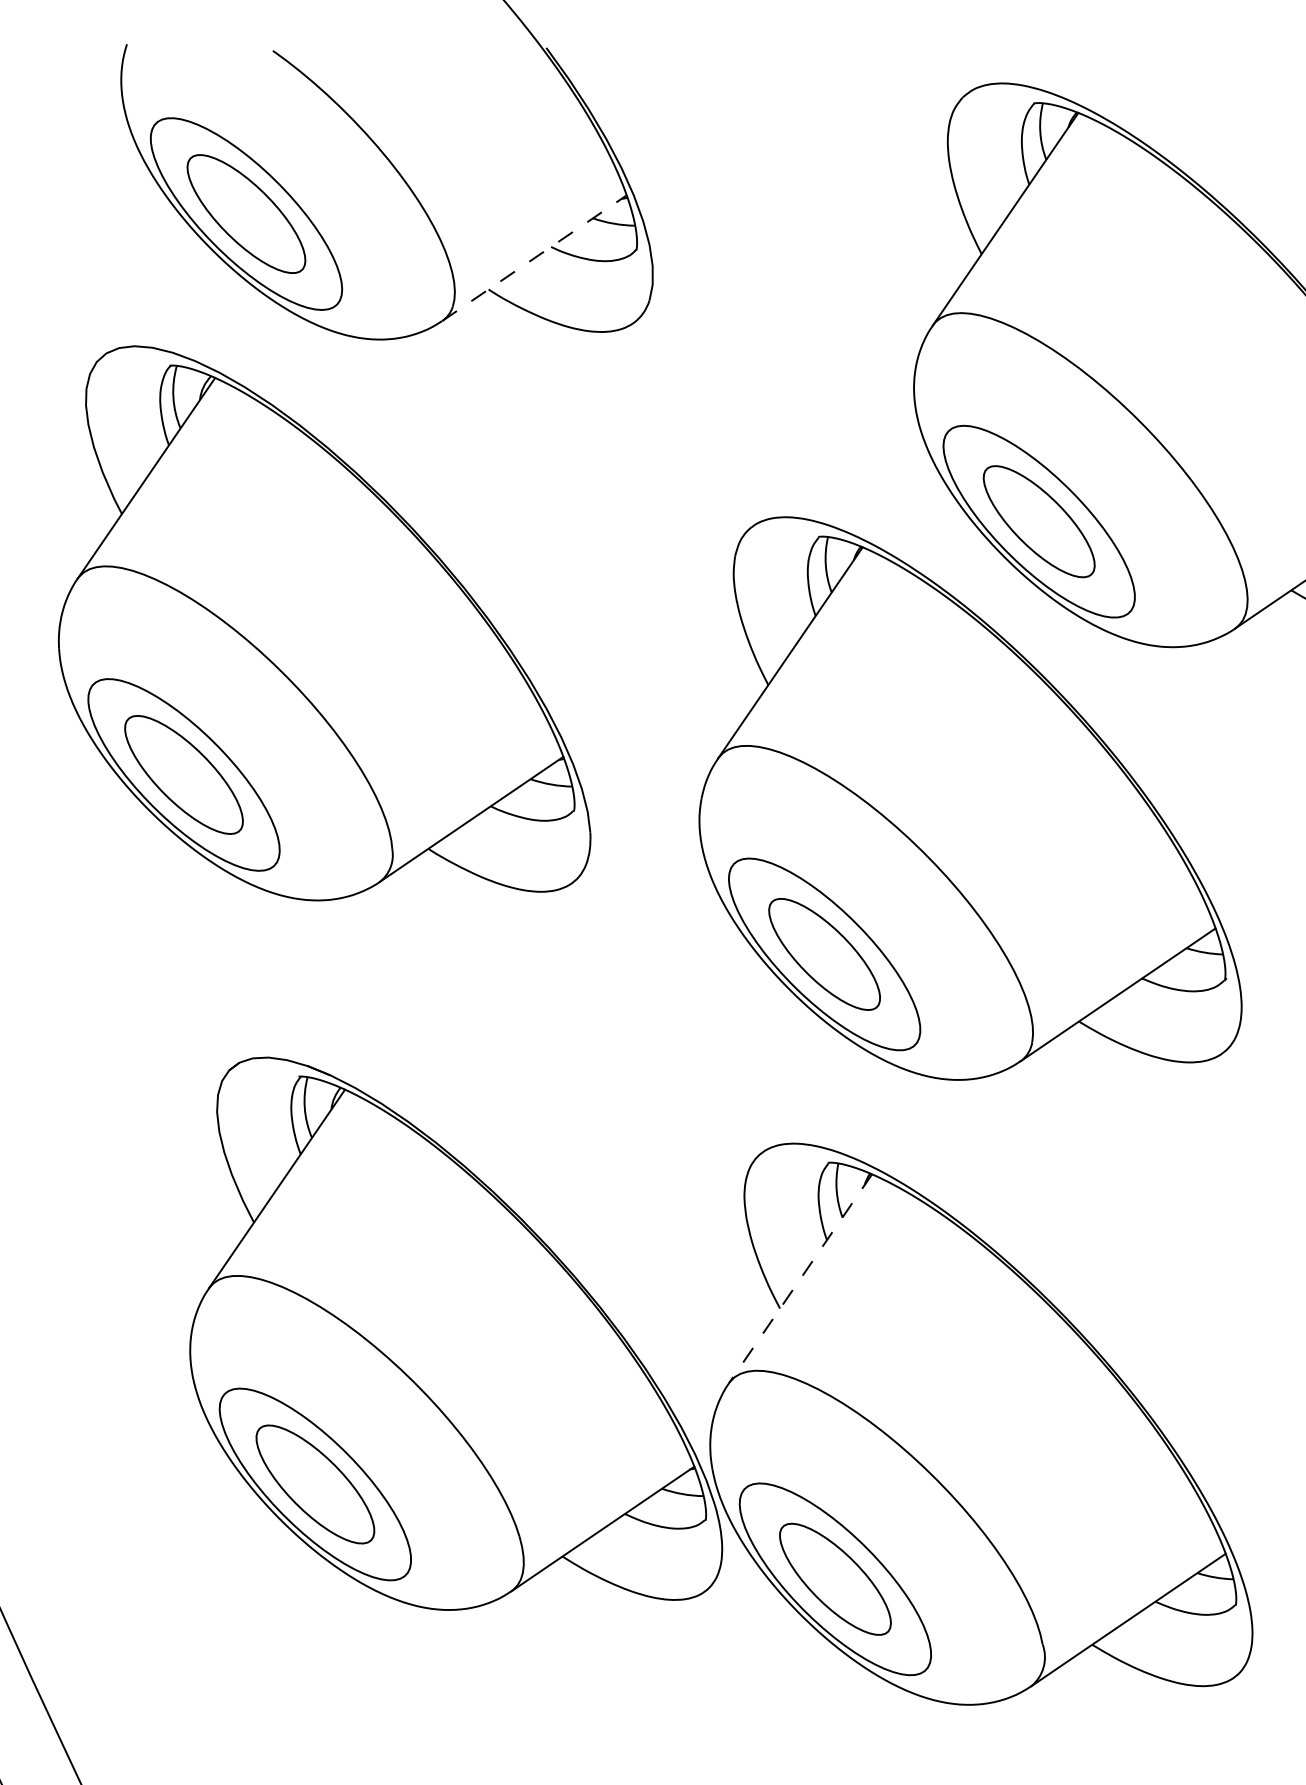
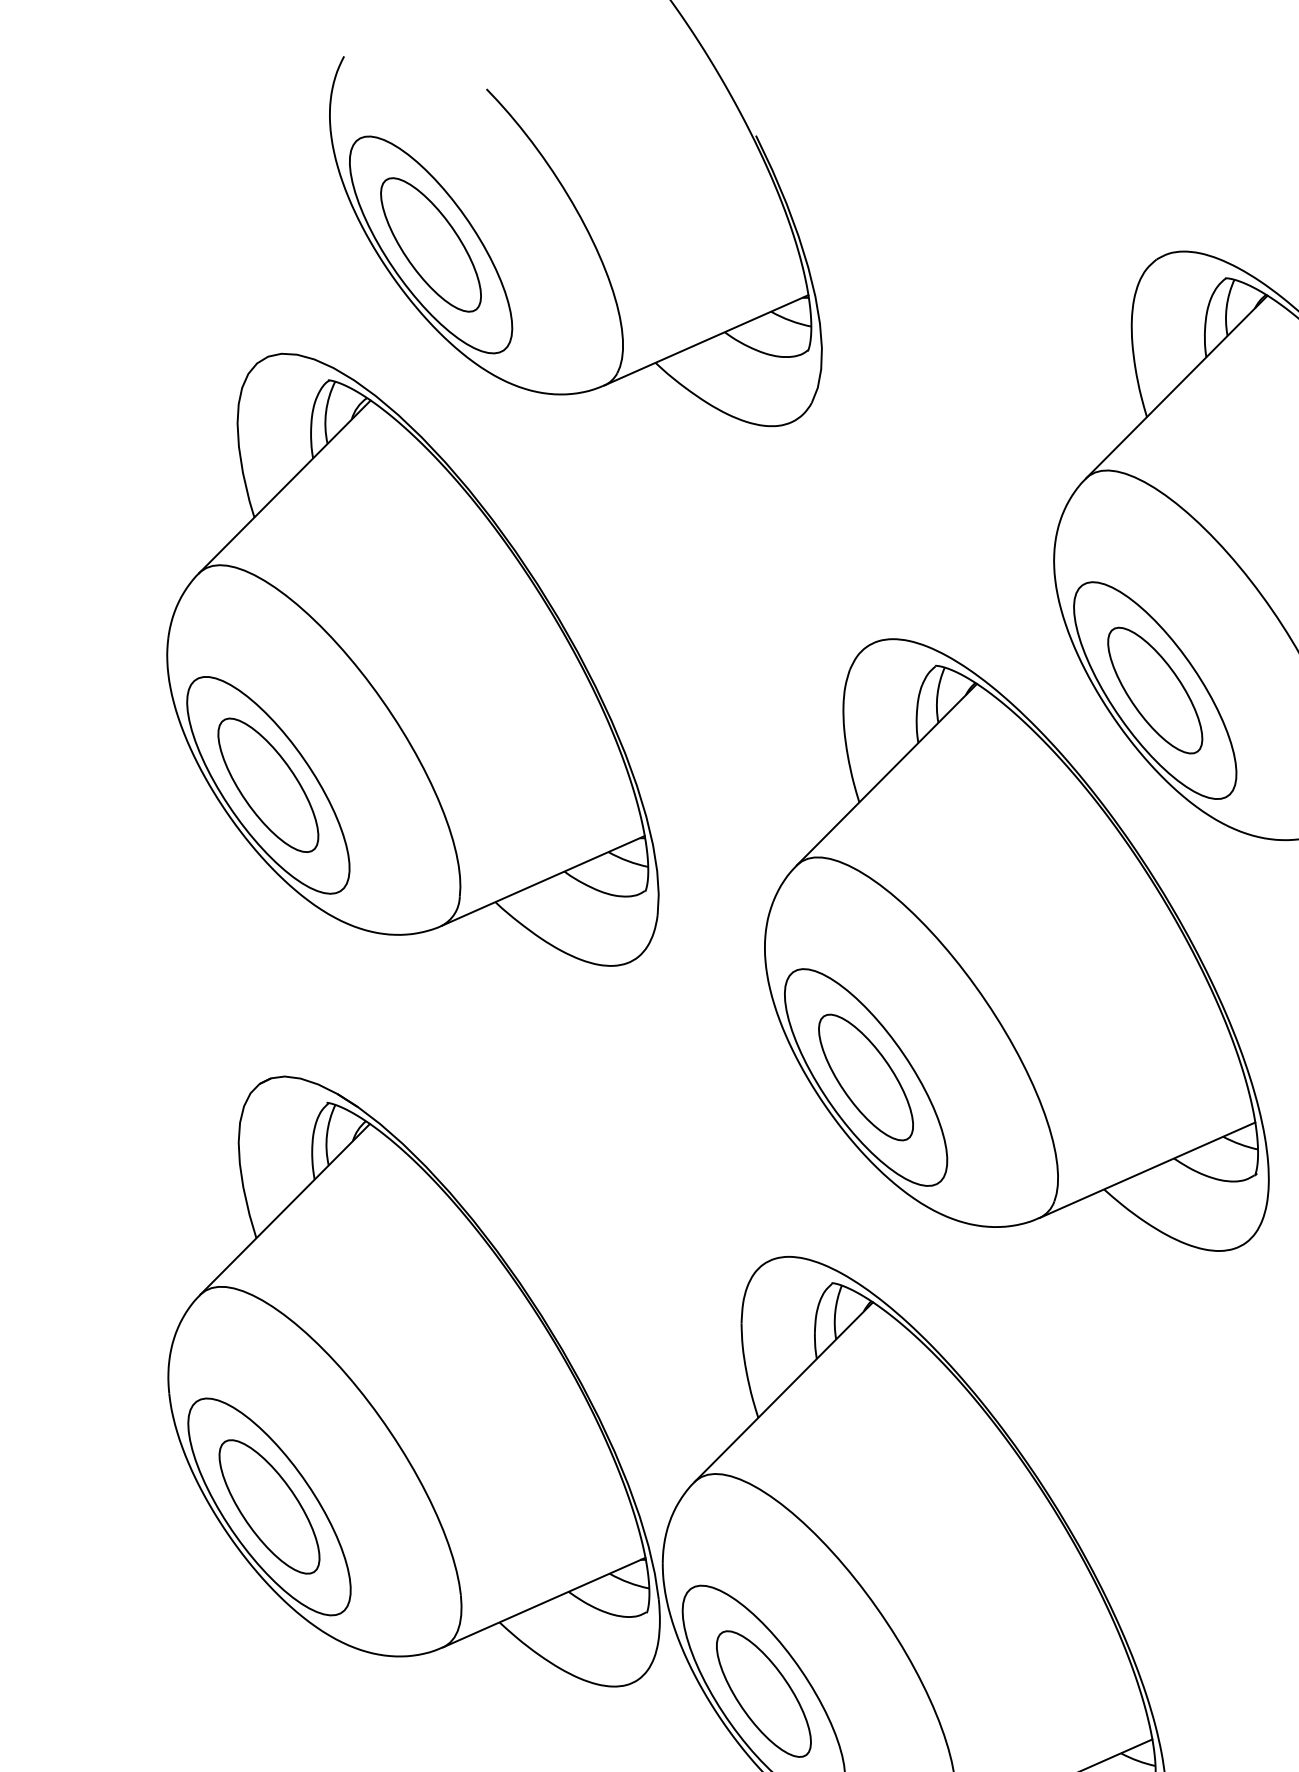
line: (534, 258) -> (706, 340), dashed -> solid
line: (800, 1278) -> (783, 1391), dashed -> solid

